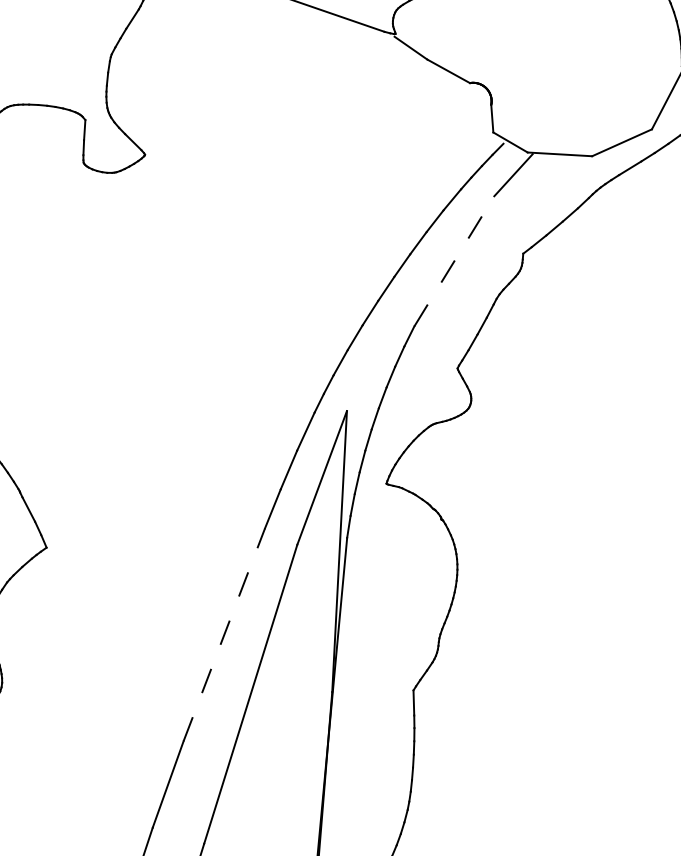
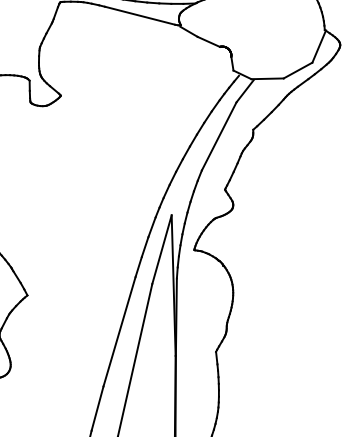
line: (455, 259) -> (219, 135), dashed -> solid
line: (224, 634) -> (119, 331), dashed -> solid

